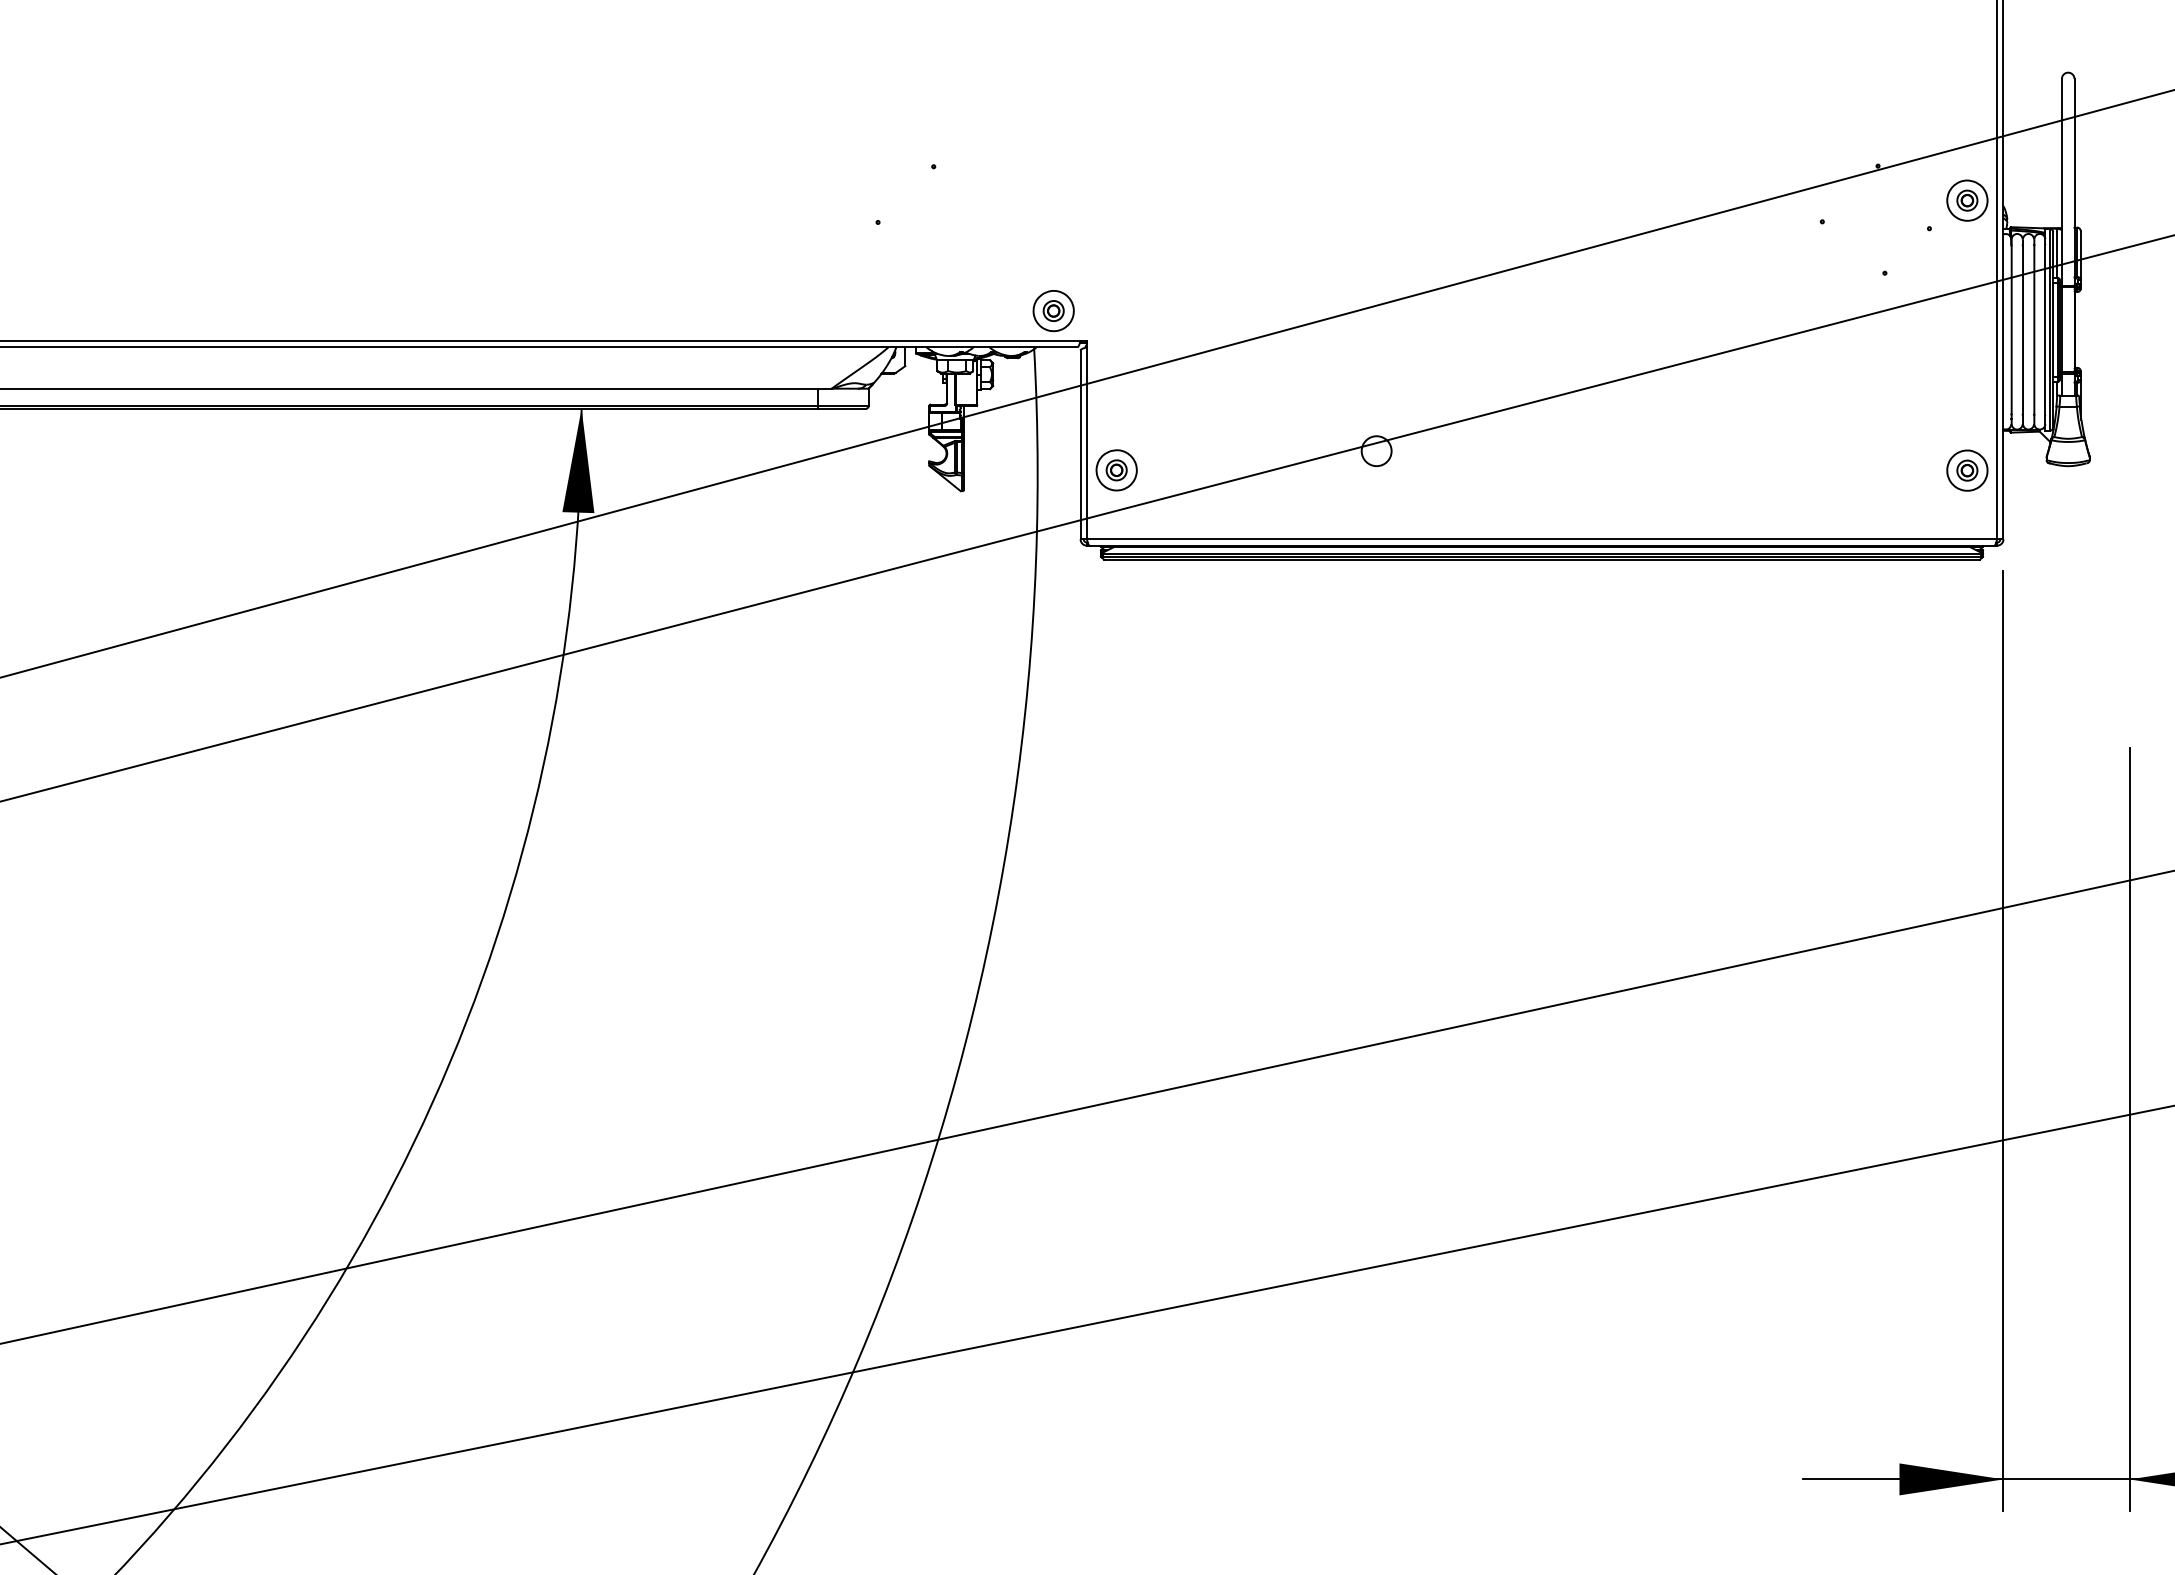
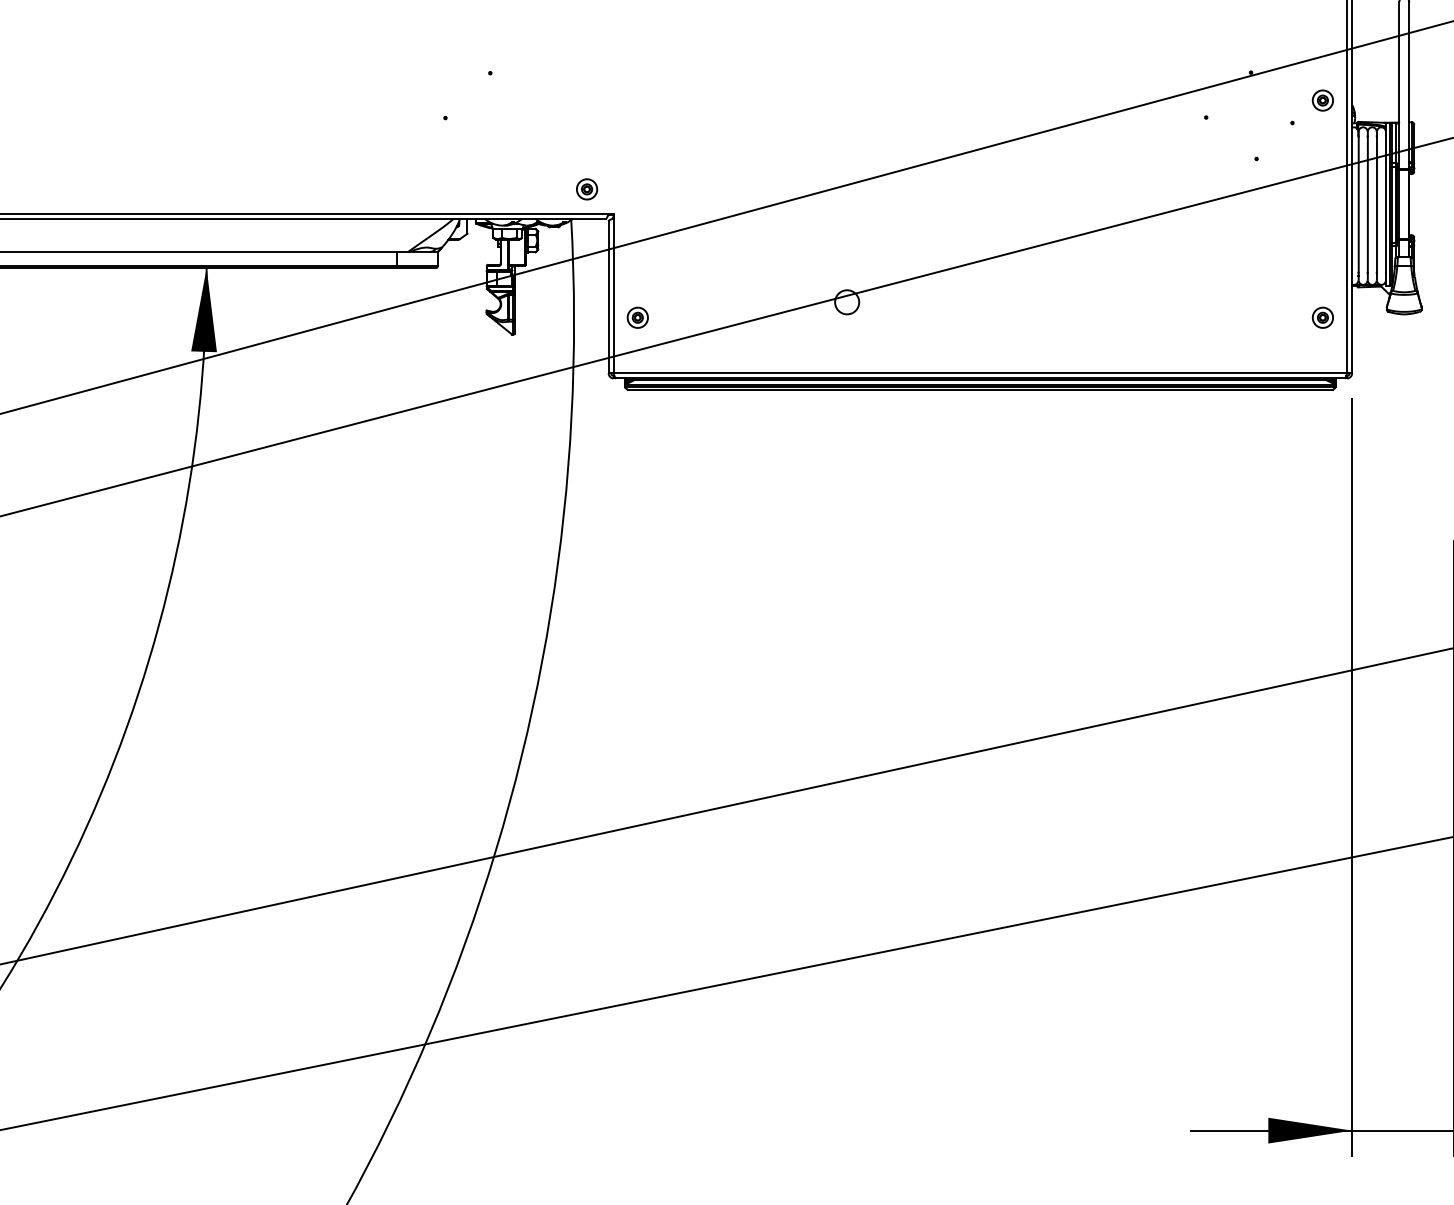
part: (1966, 200) -> (1322, 100), size x0.62
part: (1053, 310) -> (586, 188), size x0.62
part: (1966, 469) -> (1322, 317), size x0.62
part: (1116, 470) -> (637, 317), size x0.62

